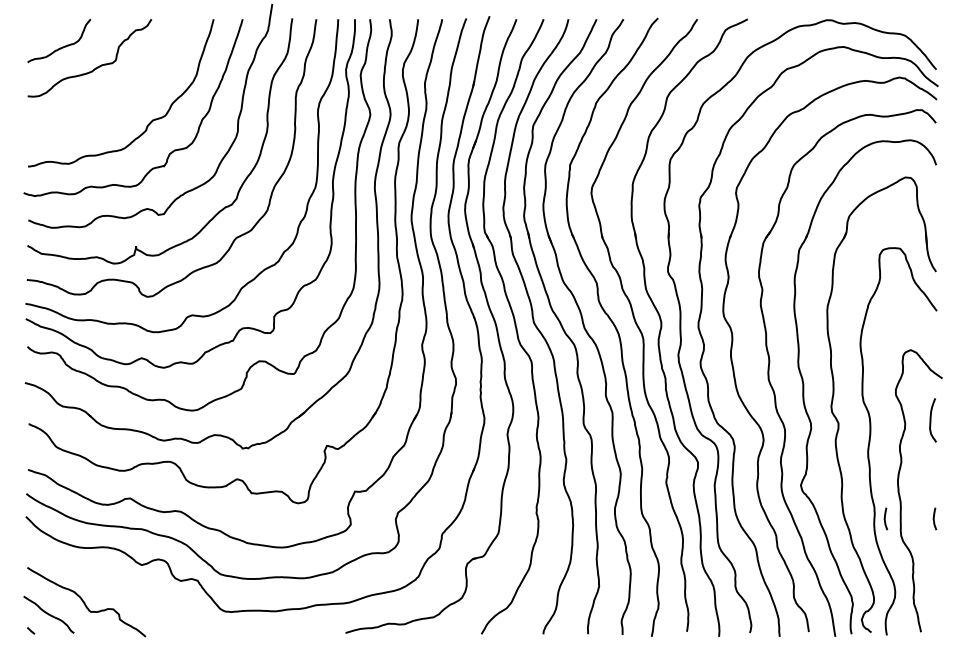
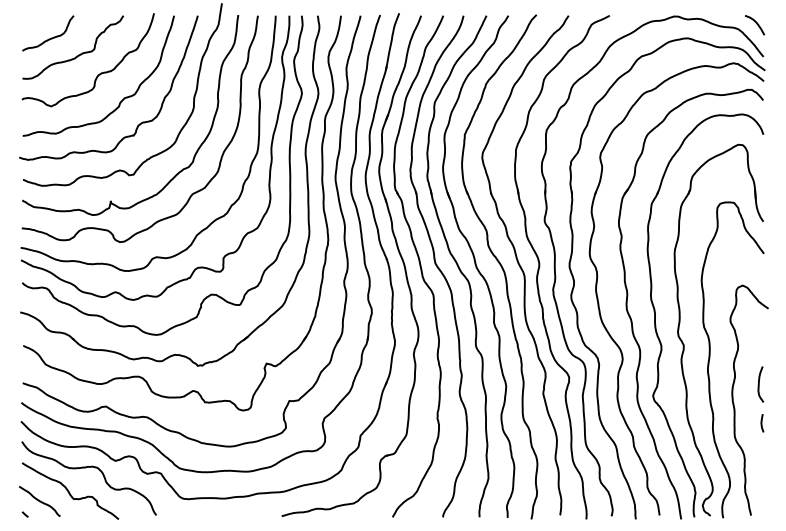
curve: (927, 29) -> (756, 24), added
curve: (121, 90) -> (98, 73), added
curve: (931, 420) -> (759, 384), moved
curve: (885, 518) -> (722, 422), removed
curve: (109, 573) -> (89, 467), added

